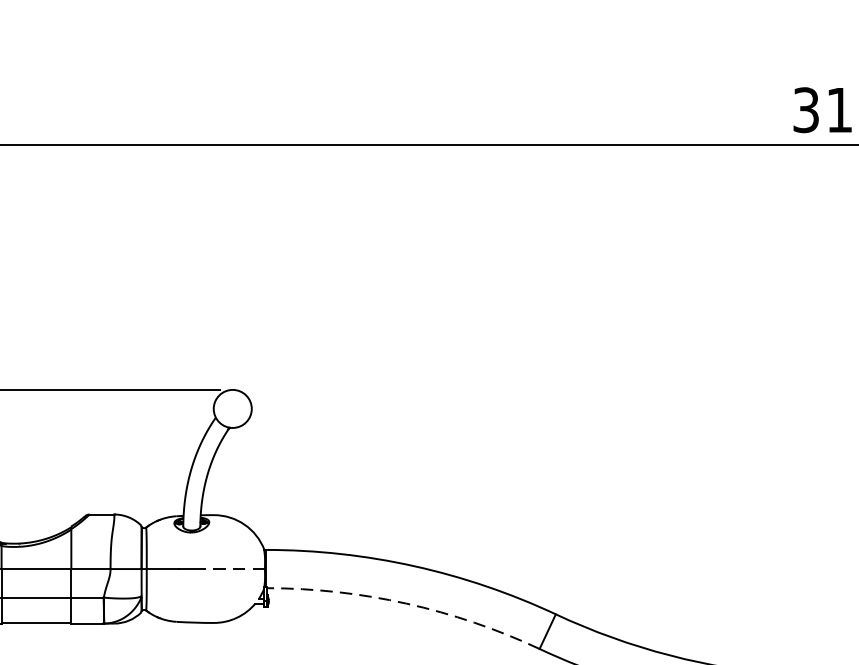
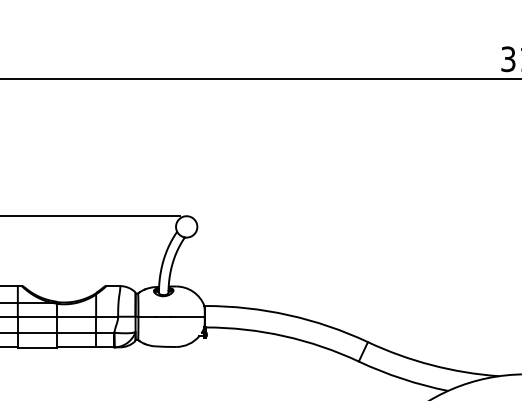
line: (234, 568) -> (187, 316), dashed -> solid
arc: (407, 604) -> (284, 336), dashed -> solid

